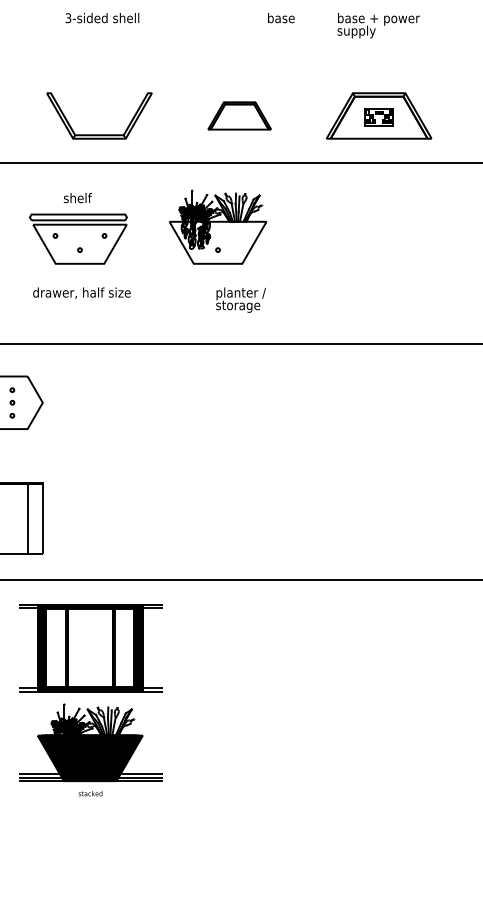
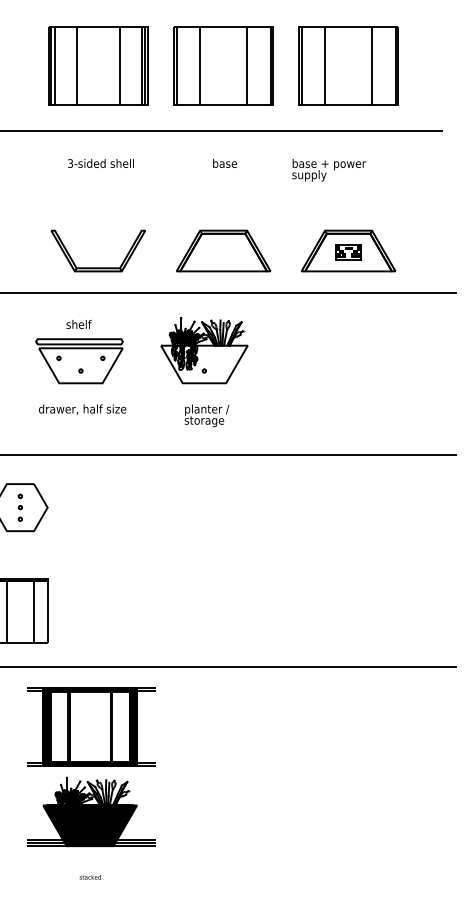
text: (280, 18) -> (224, 163), moved
text: (379, 25) -> (329, 170), moved
part: (239, 115) -> (223, 250), size x1.67
text: (240, 299) -> (206, 415), moved
text: (89, 793) -> (89, 877), moved

